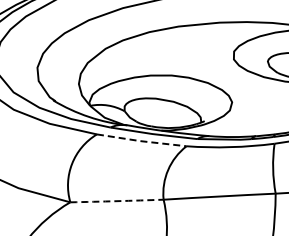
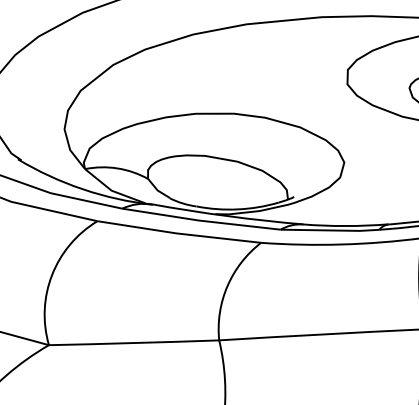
line: (141, 141) -> (178, 234), dashed -> solid
arc: (117, 201) -> (135, 343), dashed -> solid

